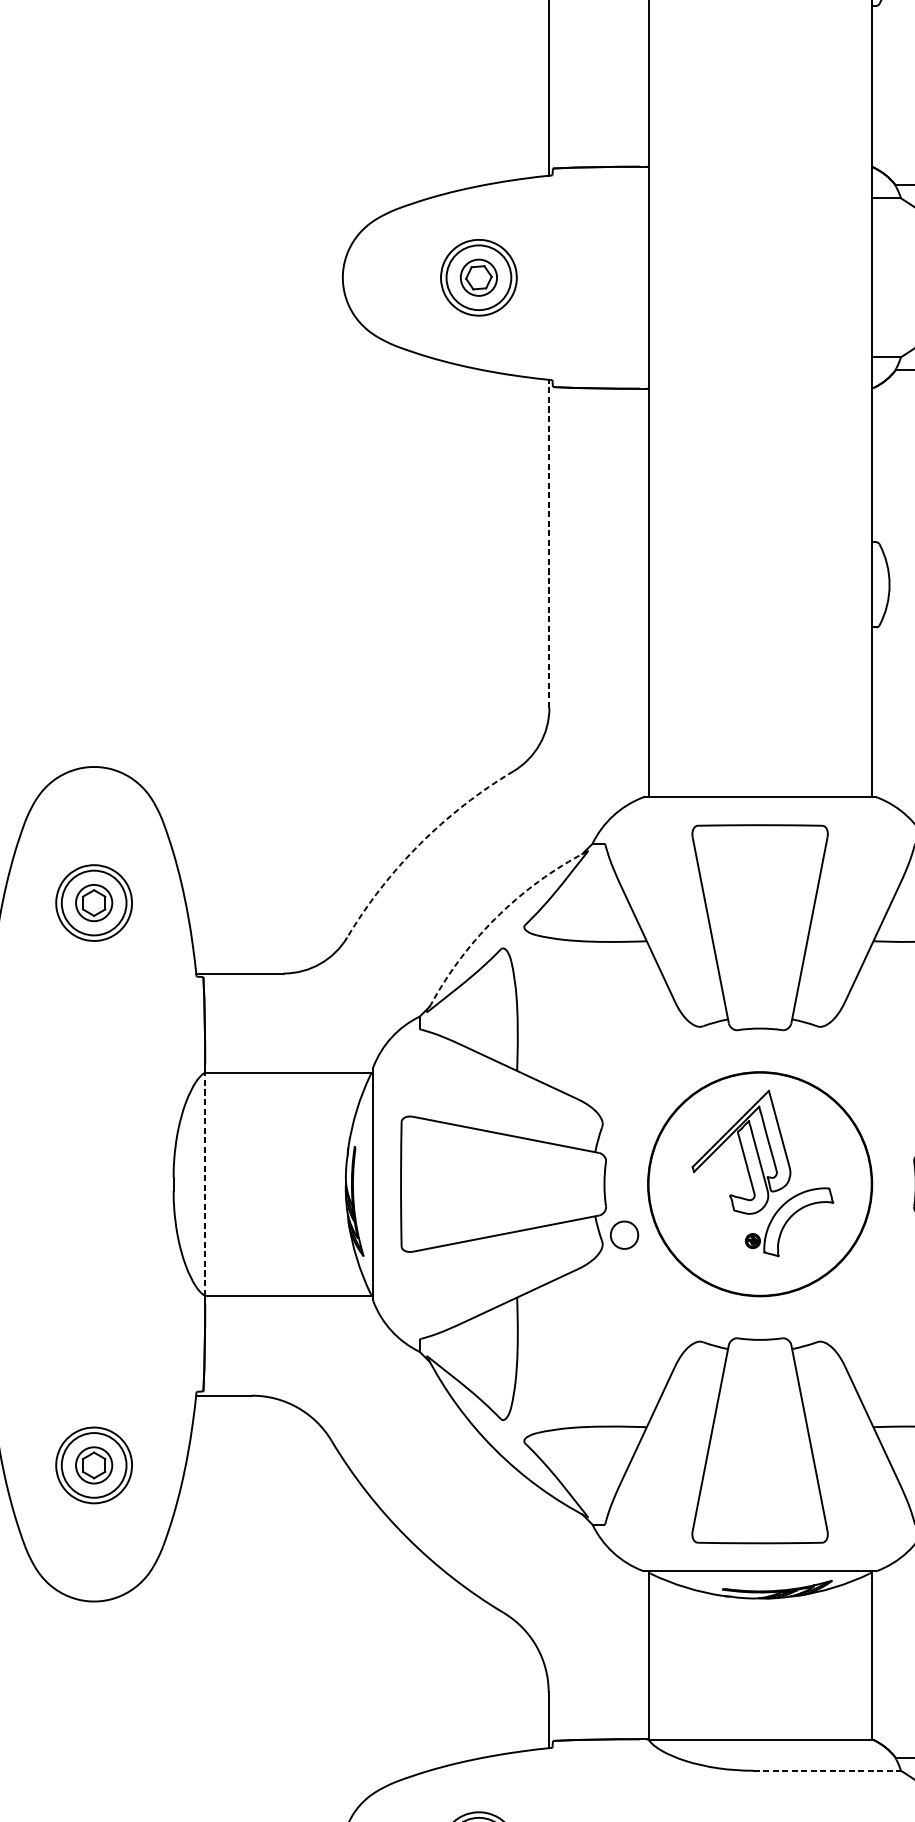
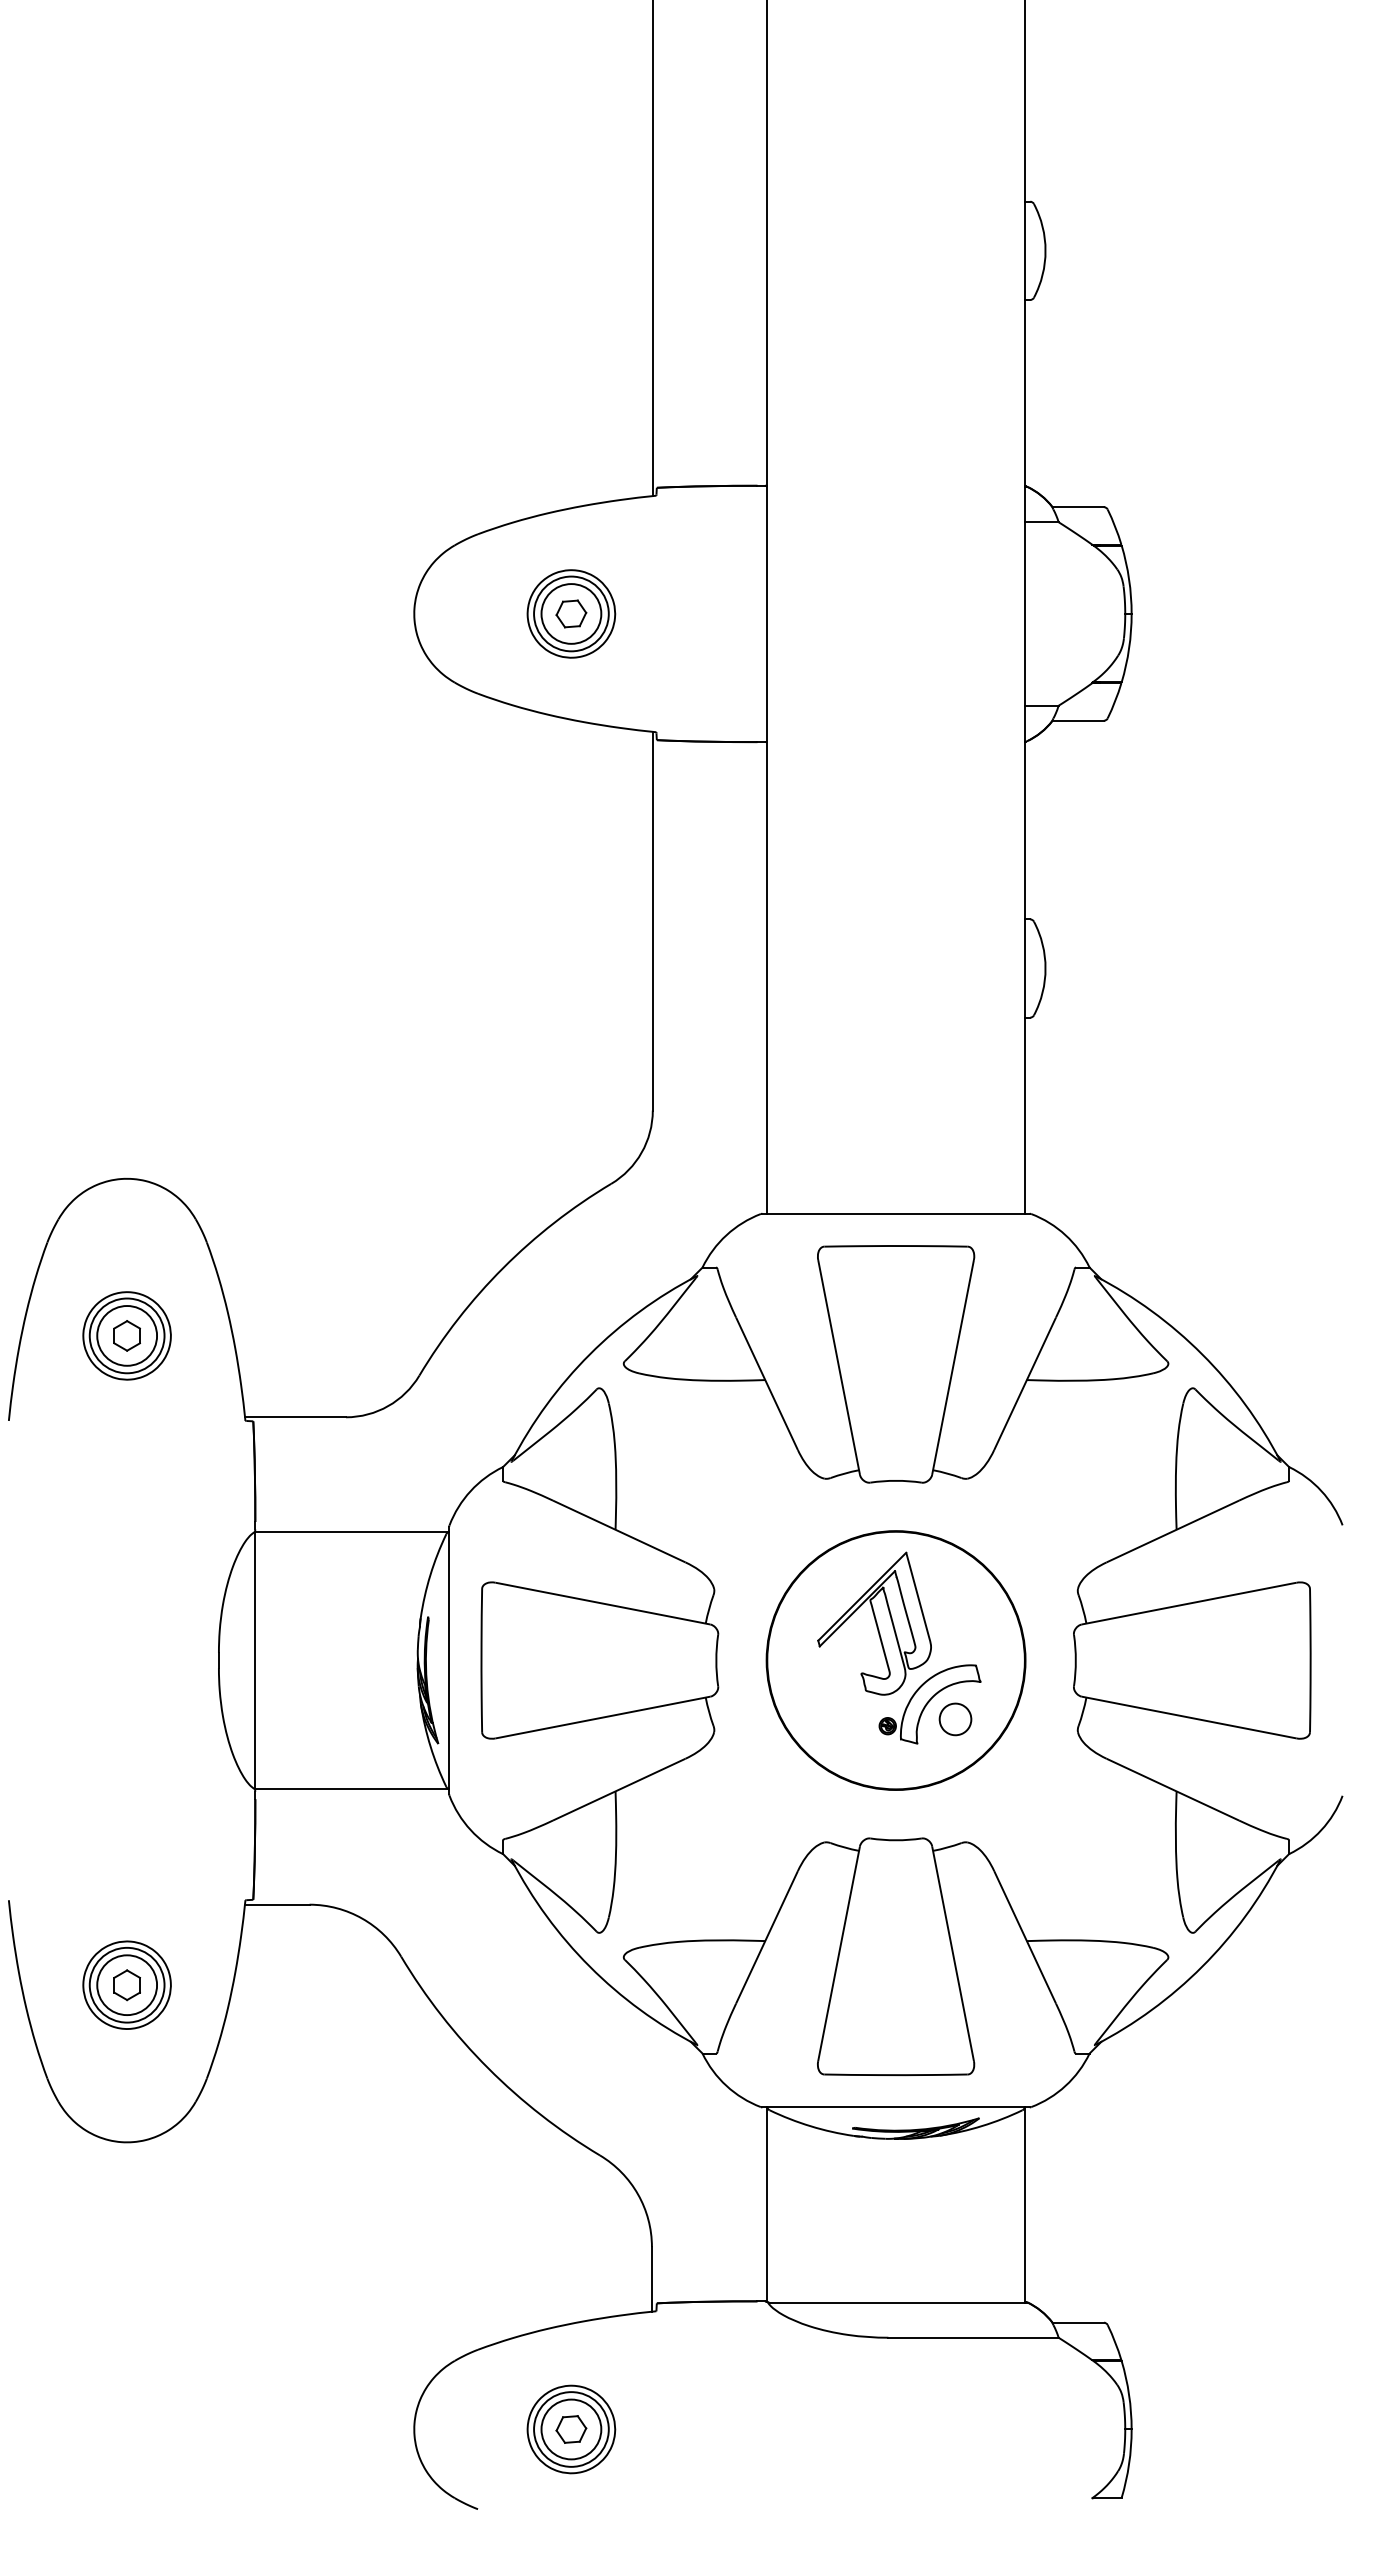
circle: (479, 277) -> (571, 613), size x1.43
line: (549, 543) -> (652, 920), dashed -> solid
arc: (420, 843) -> (503, 1267), dashed -> solid
circle: (94, 902) -> (127, 1335), size x1.43
arc: (494, 919) -> (589, 1354), dashed -> solid
line: (204, 1184) -> (254, 1660), dashed -> solid
part: (624, 1235) -> (955, 1719), moved
circle: (94, 1465) -> (127, 1985), size x1.43
line: (828, 1770) -> (974, 2337), dashed -> solid

